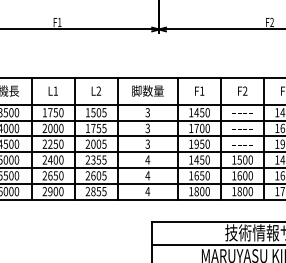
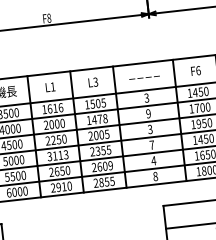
text: (59, 22) -> (48, 18), F1 -> F8
text: (147, 90) -> (144, 76), 脚数量 -> ----
text: (202, 90) -> (198, 69), F1 -> F6
text: (98, 91) -> (95, 82), L2 -> L3
text: (55, 112) -> (55, 108), 1750 -> 1616
text: (98, 128) -> (99, 119), 1755 -> 1478
text: (147, 128) -> (148, 113), 3 -> 9
text: (52, 159) -> (57, 155), 2400 -> 3113
text: (147, 159) -> (151, 144), 4 -> 7
text: (104, 175) -> (110, 165), 2605 -> 2609
text: (55, 191) -> (63, 186), 2900 -> 2910
text: (147, 191) -> (155, 176), 4 -> 8

